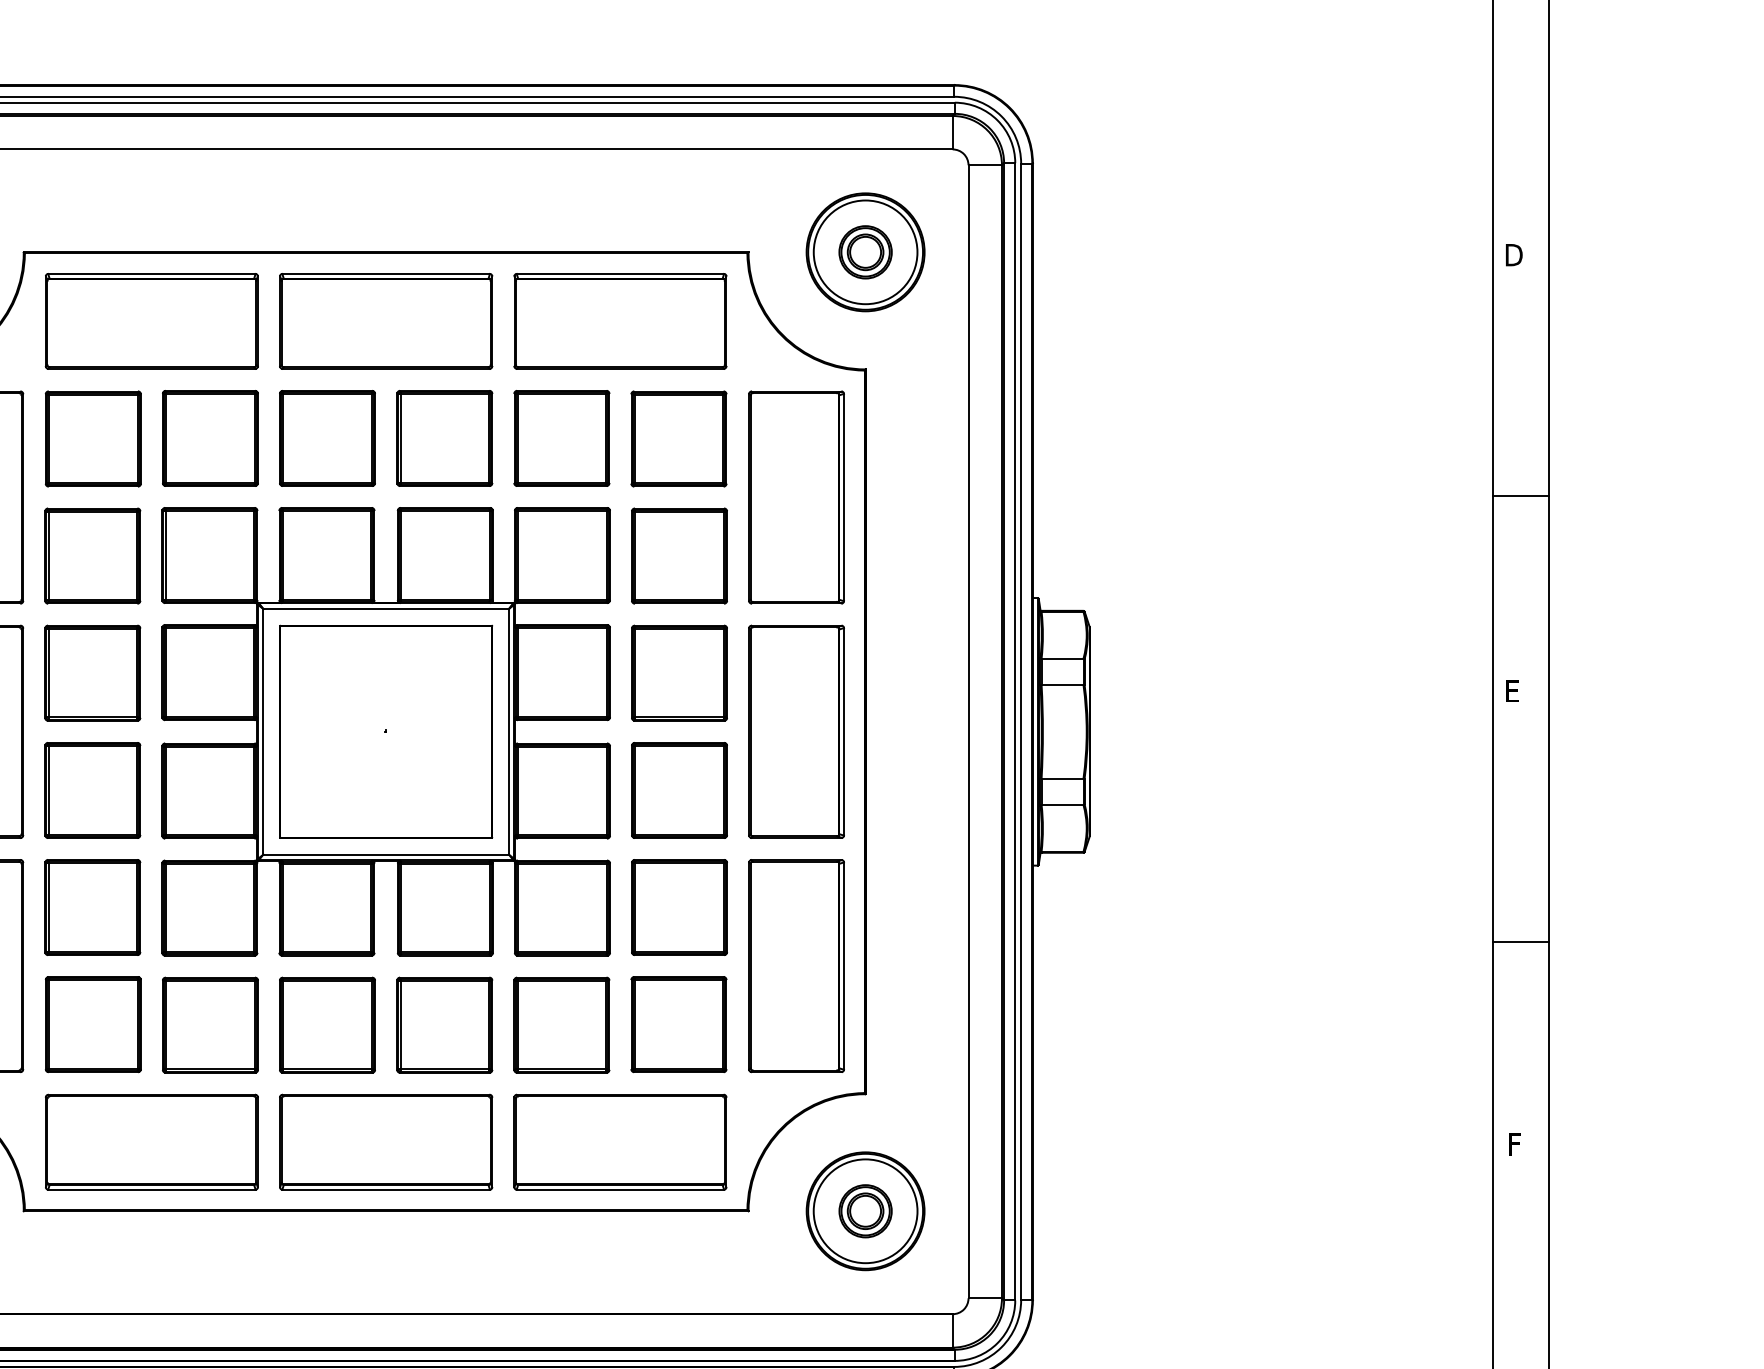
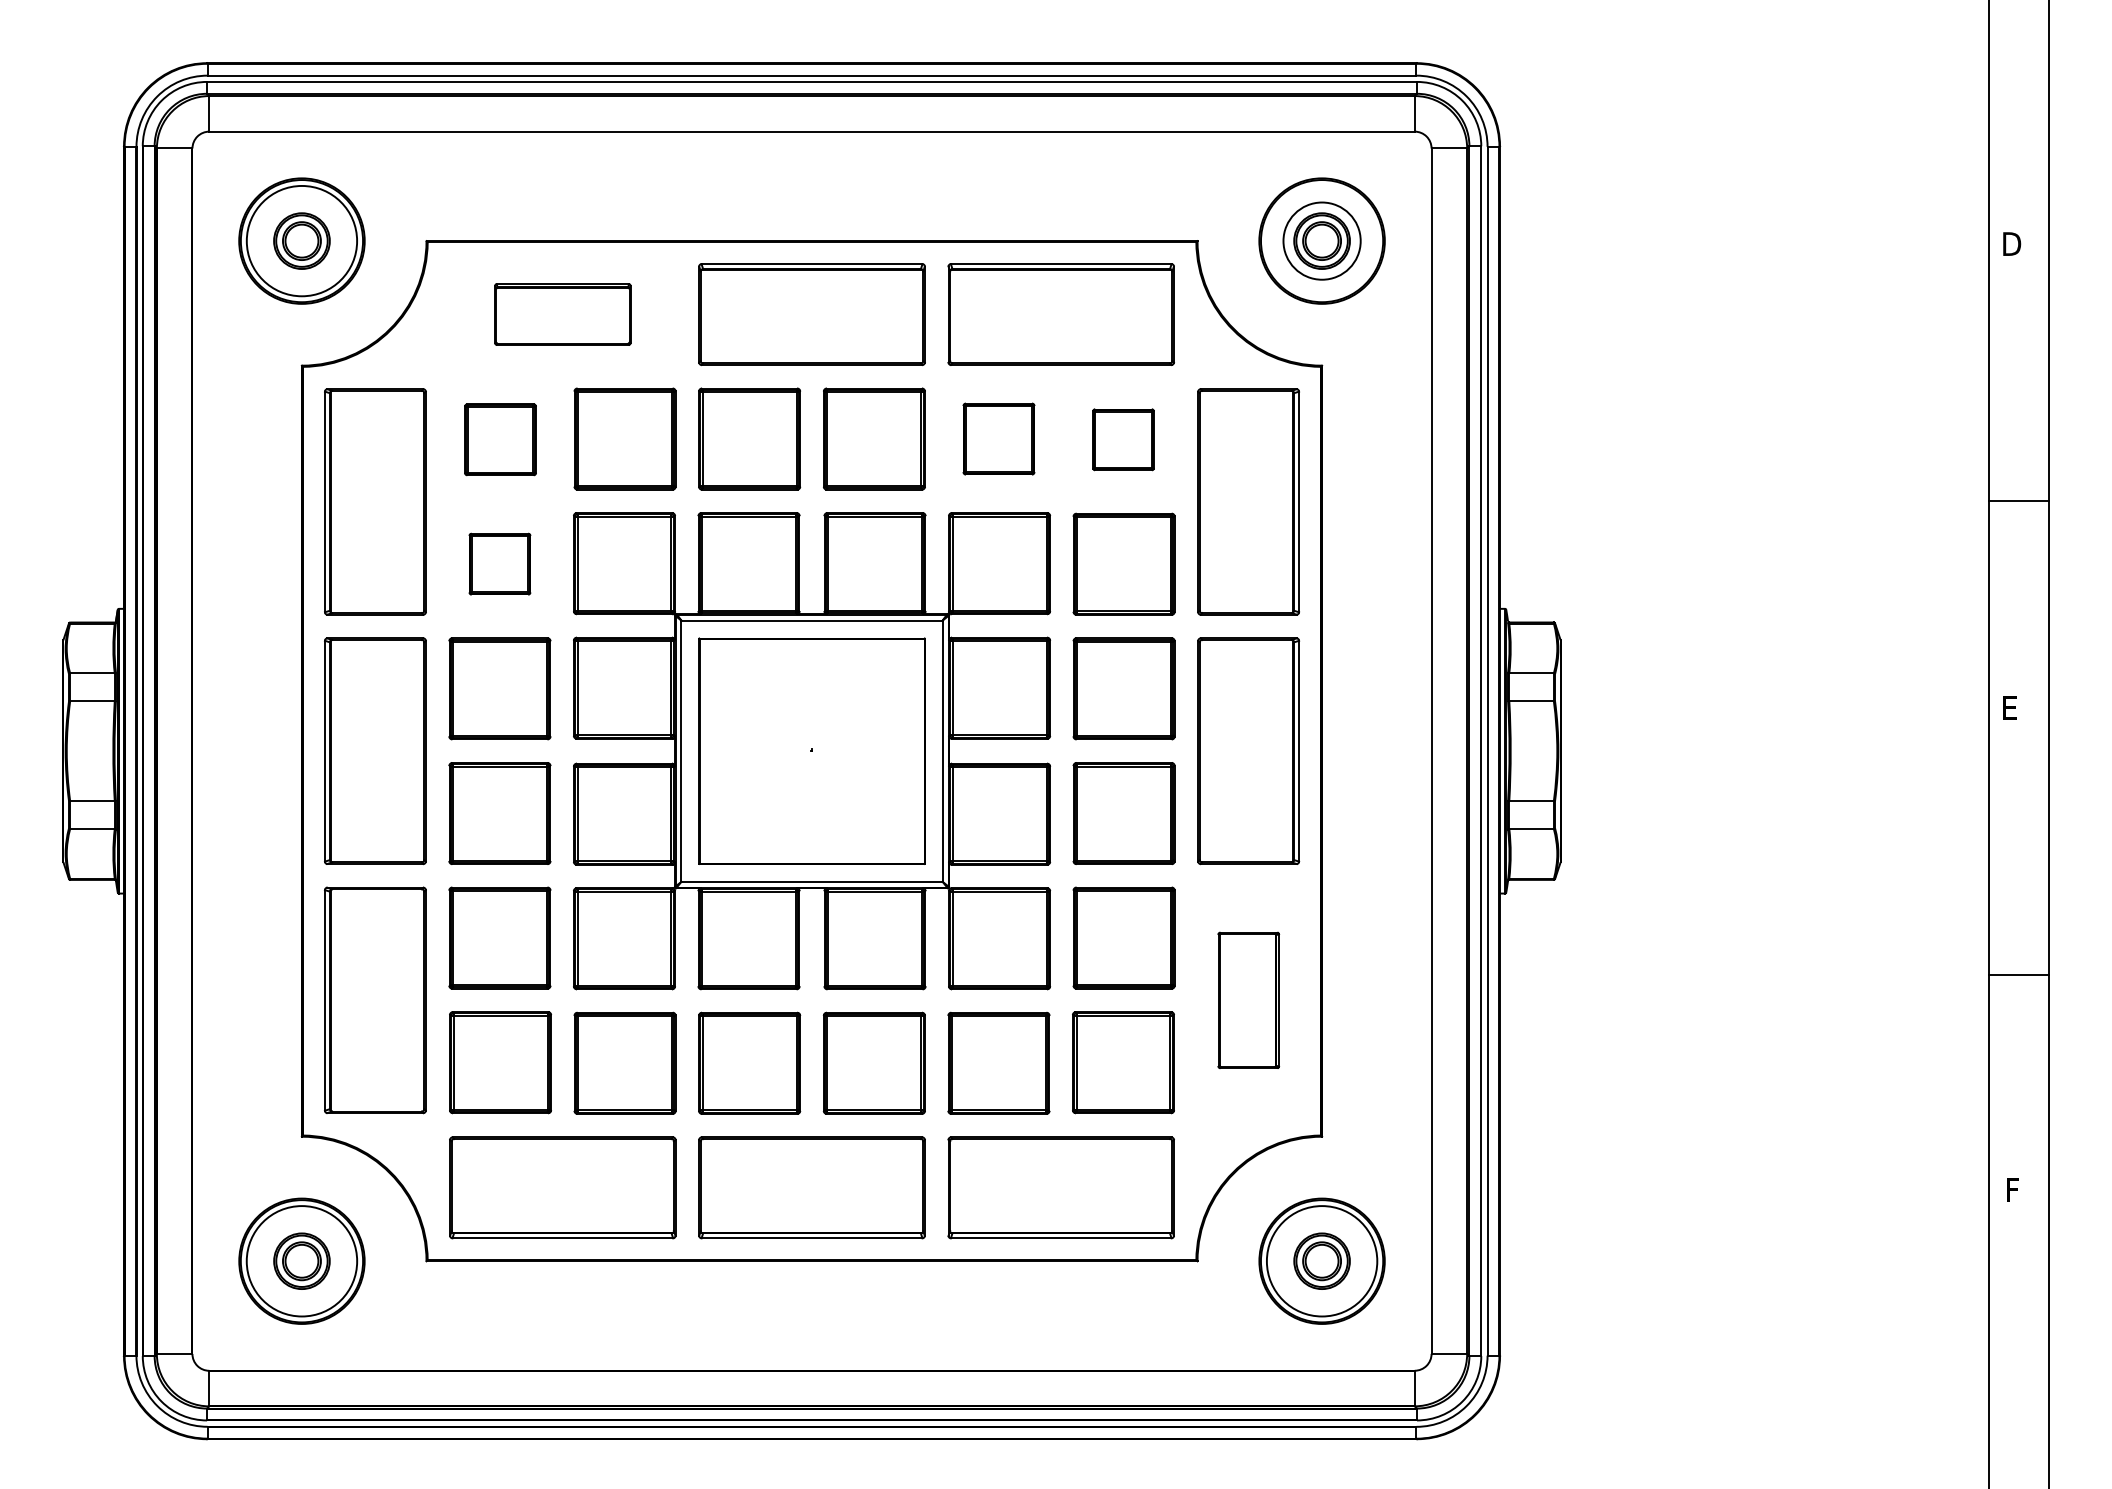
circle: (865, 251) -> (1321, 240), size x0.7
part: (151, 321) -> (562, 314), size x0.6
part: (561, 437) -> (998, 438), size x0.7
part: (93, 438) -> (500, 439), size x0.7
part: (678, 438) -> (1123, 439), size x0.6
part: (92, 555) -> (499, 563), size x0.6
part: (796, 966) -> (1248, 1000), size x0.6

